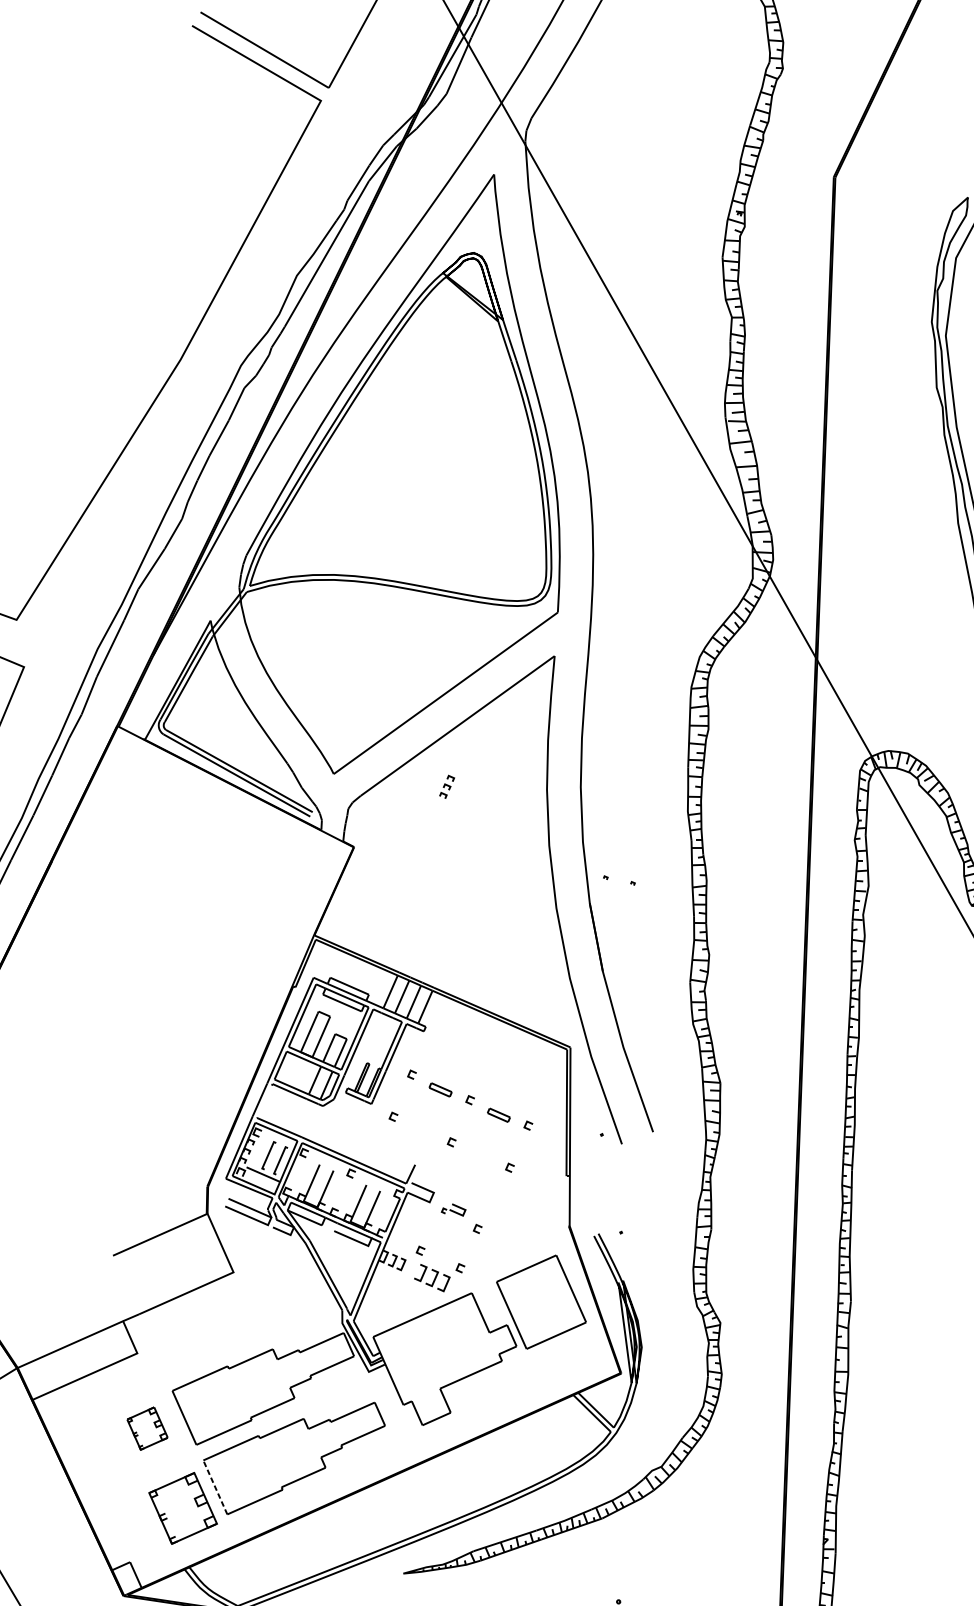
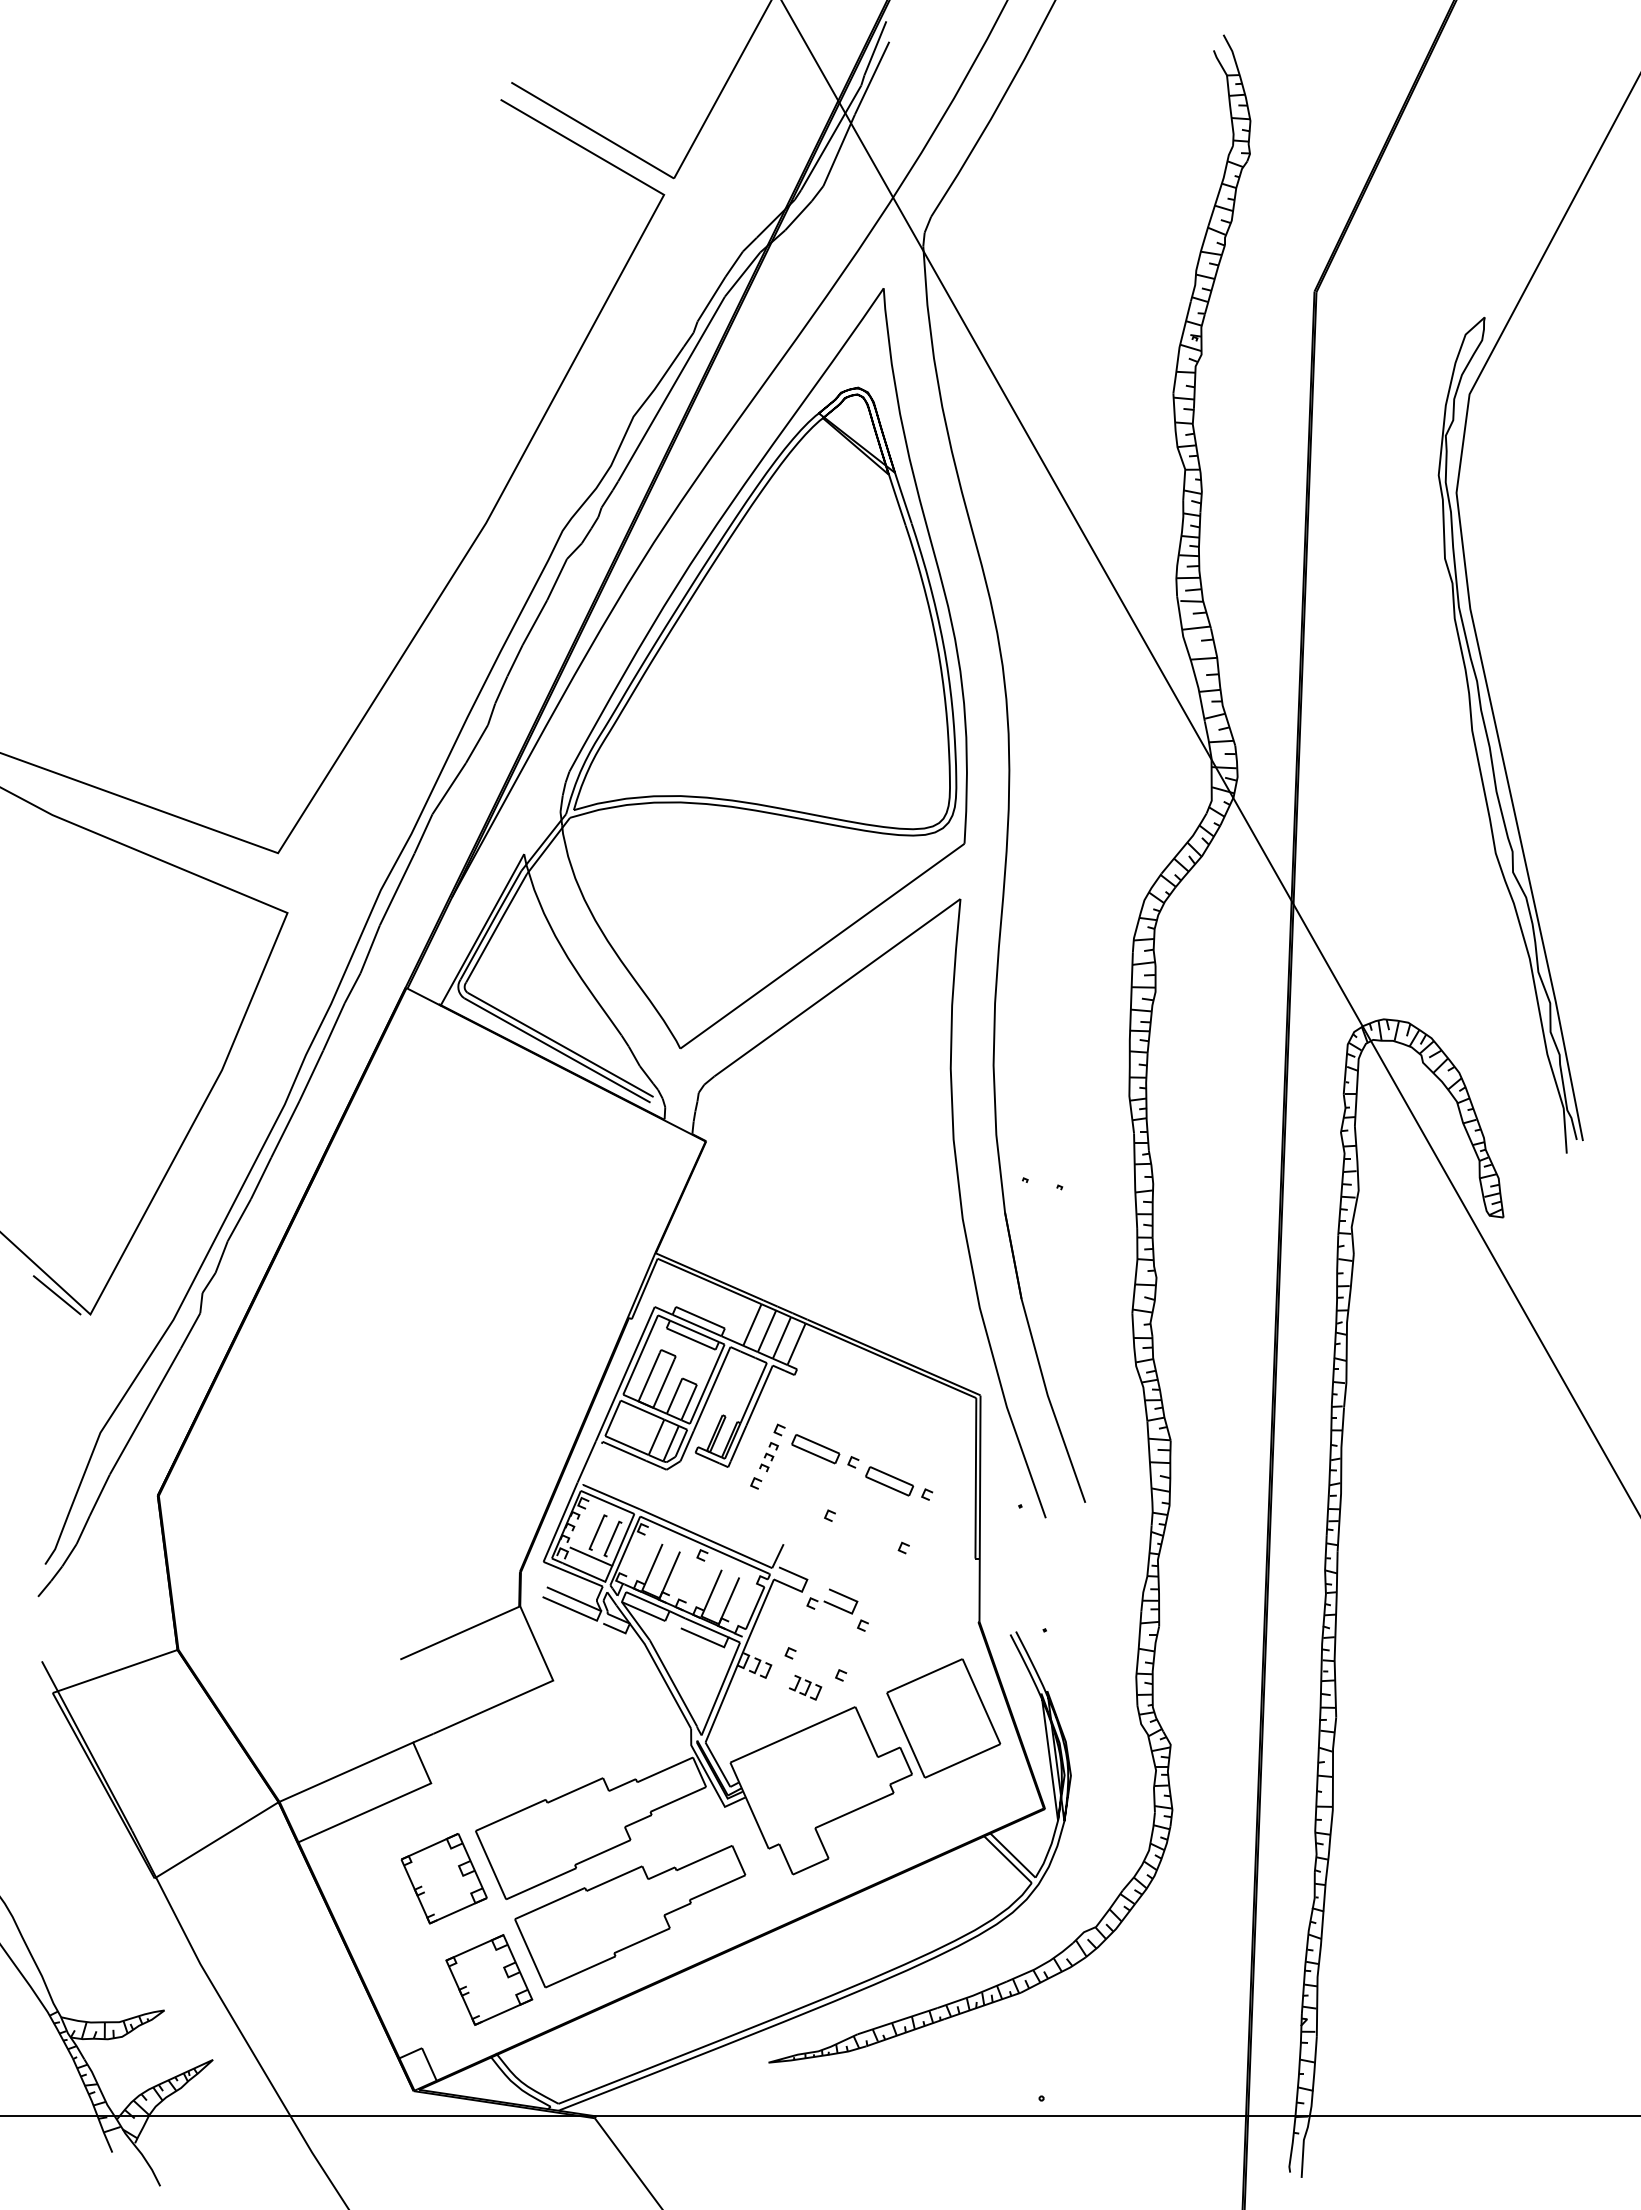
part: (446, 787) -> (768, 1457), moved
part: (440, 1090) -> (815, 1449), size x1.67
part: (498, 1115) -> (889, 1481), size x1.67
part: (453, 1209) -> (832, 1601), size x1.67
part: (432, 1277) -> (805, 1687), size x0.71
part: (147, 1428) -> (443, 1878), size x1.67
line: (214, 1486) -> (529, 1952), dashed -> solid

